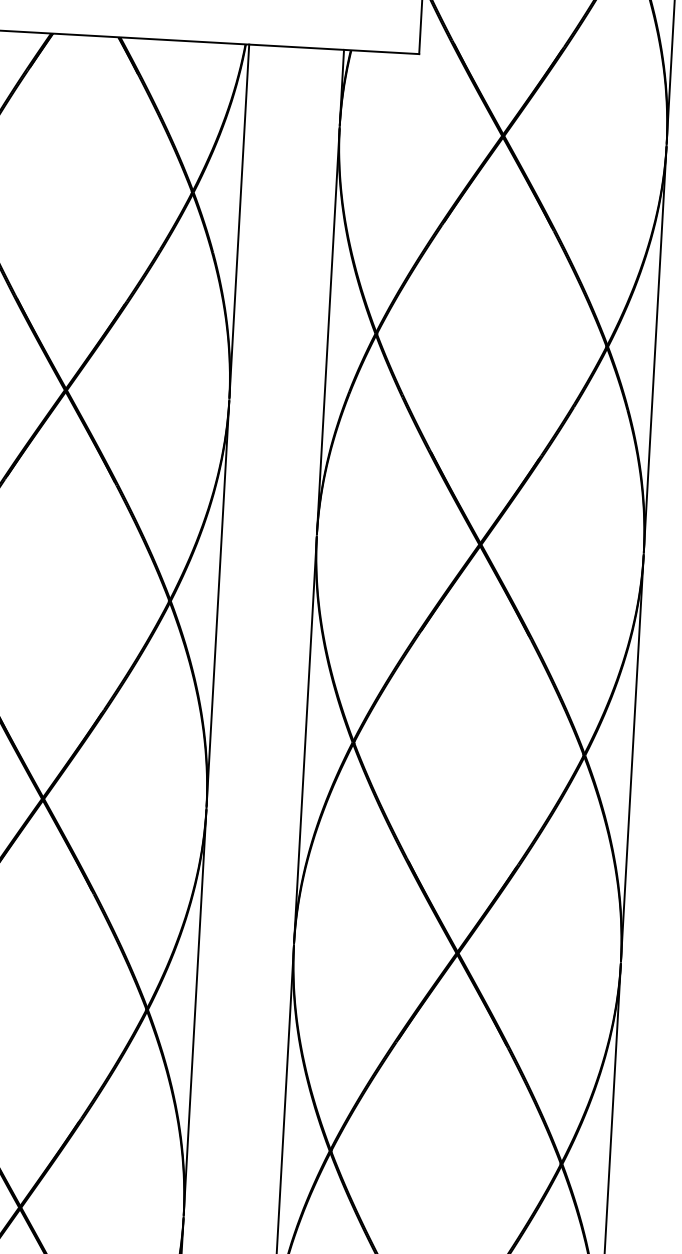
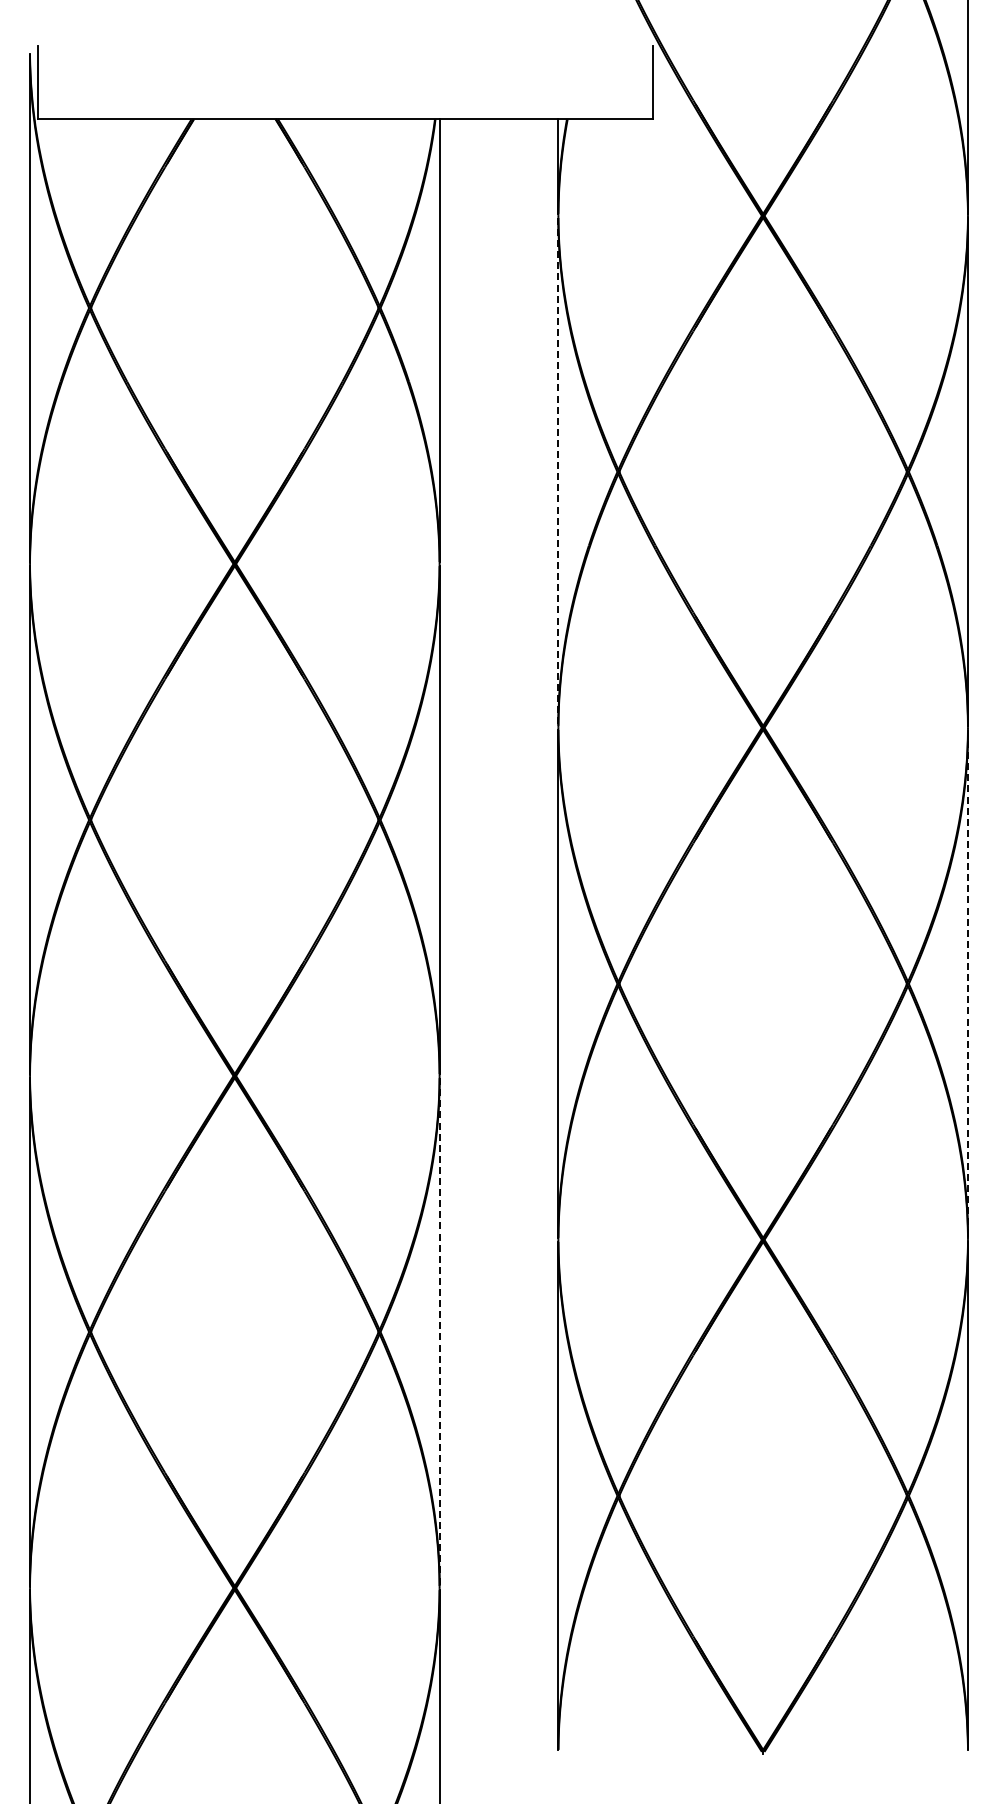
line: (328, 330) -> (558, 471), solid -> dashed
line: (631, 757) -> (967, 983), solid -> dashed
line: (194, 1012) -> (439, 1332), solid -> dashed

